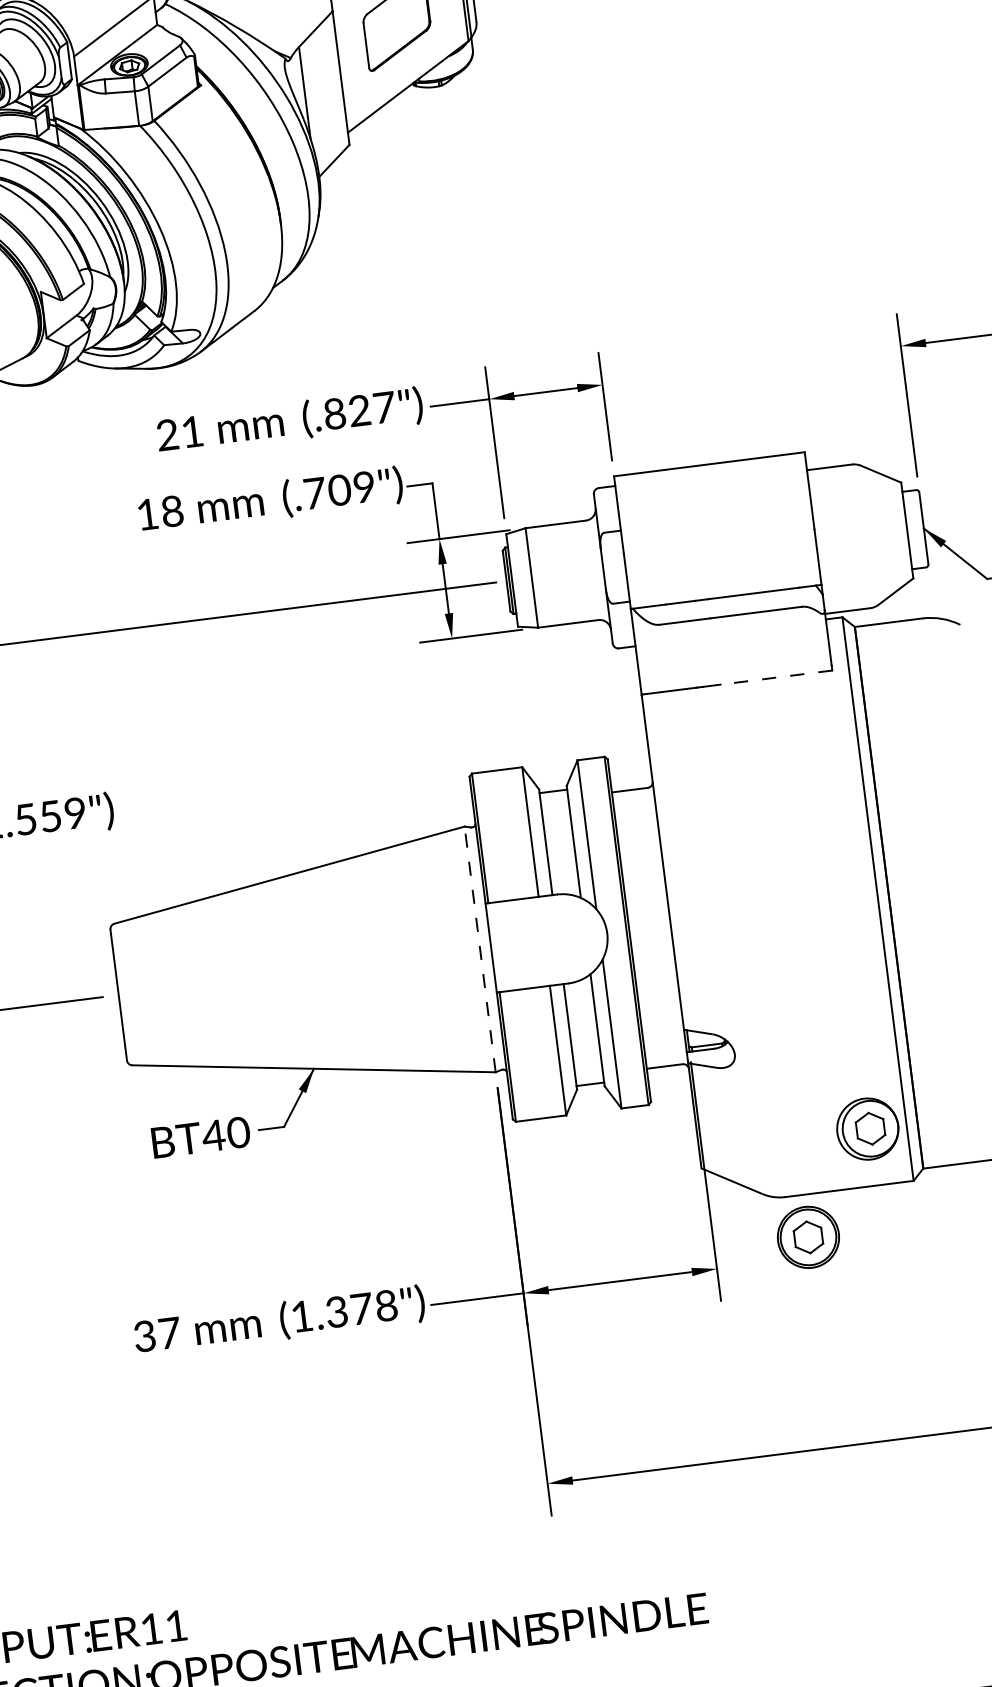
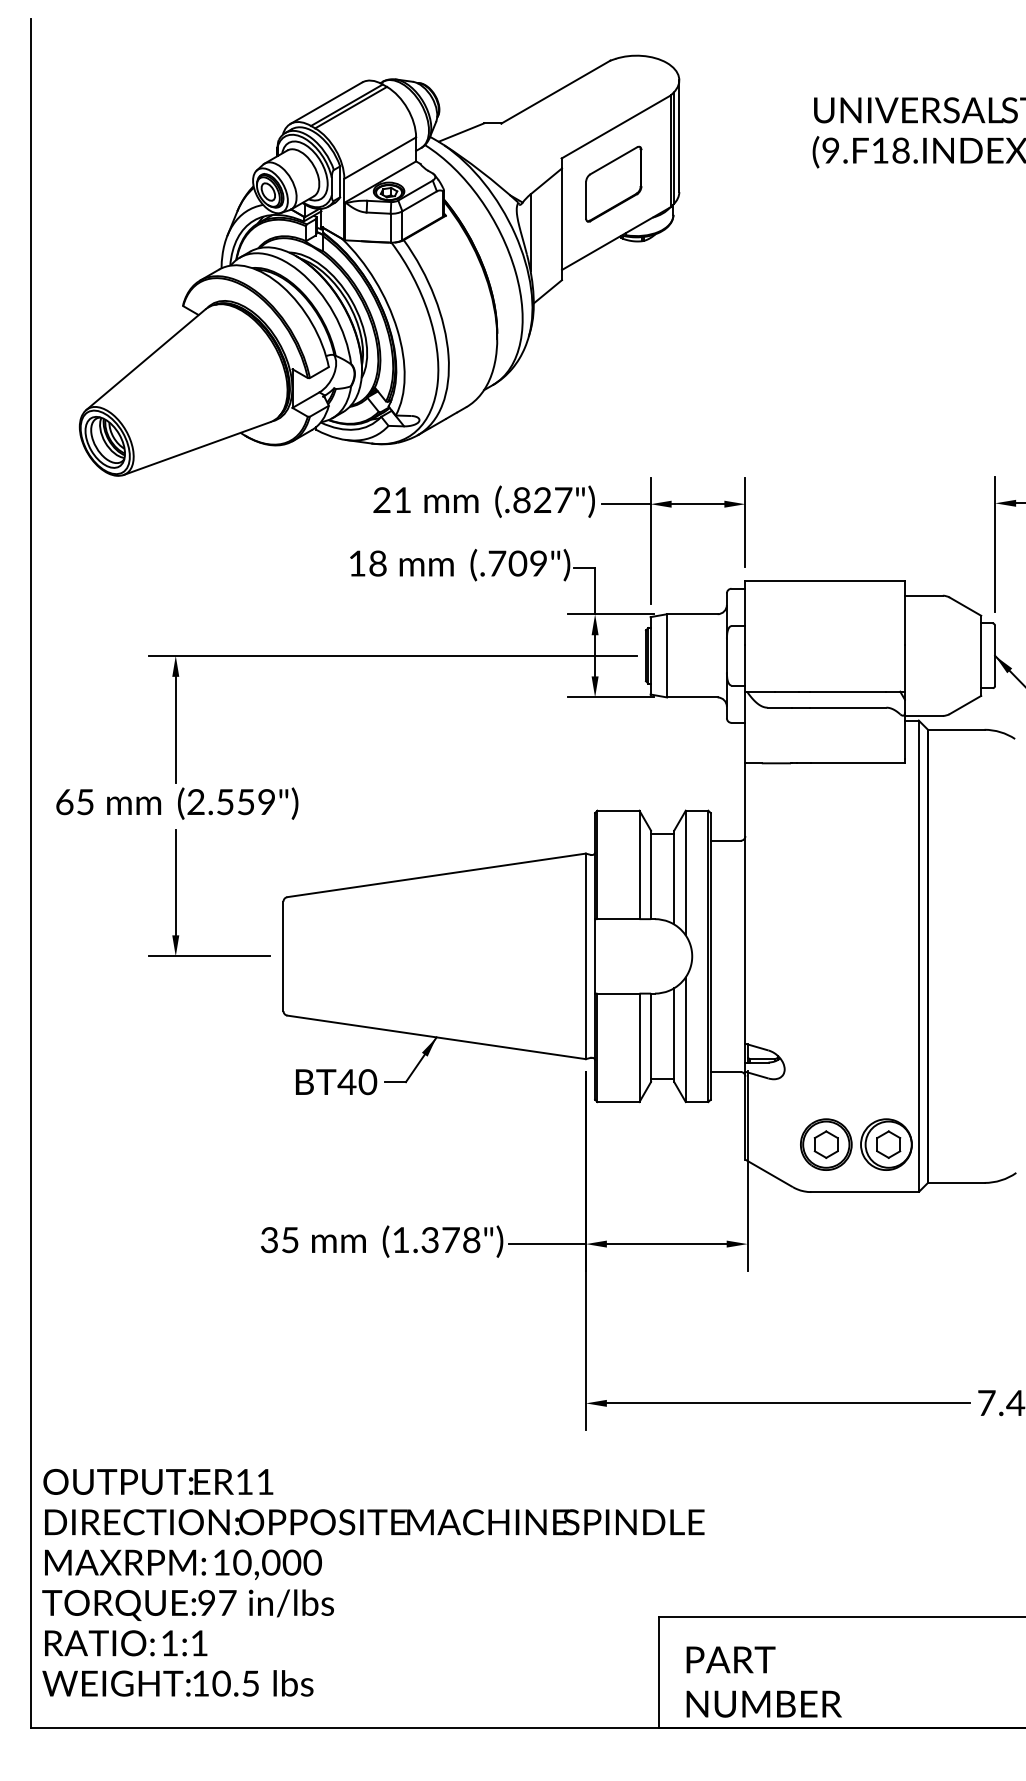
line: (776, 677) -> (858, 763), dashed -> solid
line: (479, 949) -> (585, 956), dashed -> solid
part: (808, 1237) -> (826, 1144), moved
text: (170, 1333) -> (290, 1240), 37 -> 35

